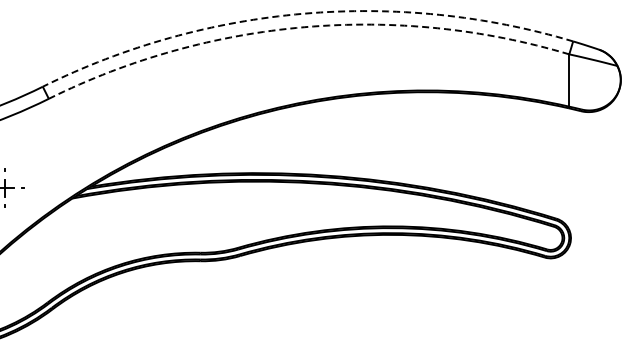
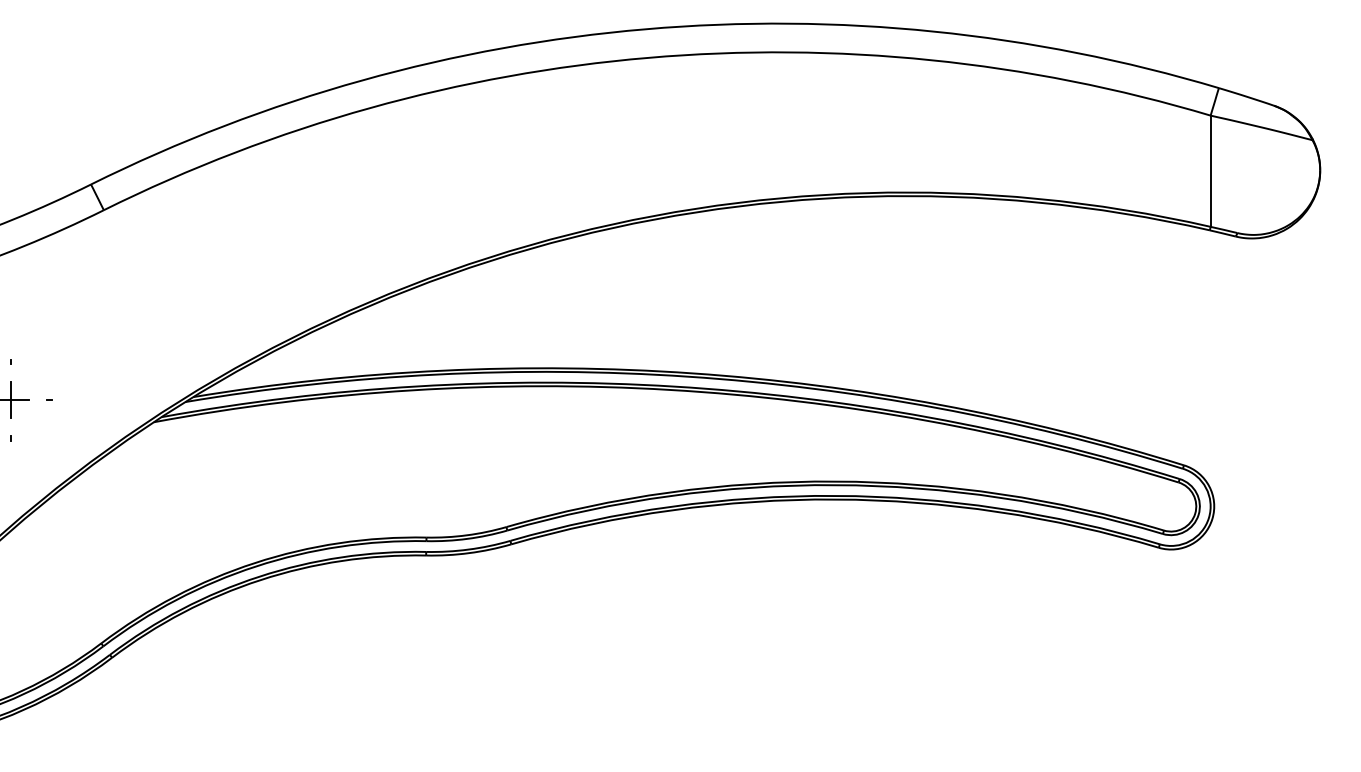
arc: (303, 13) -> (645, 28), dashed -> solid
arc: (304, 27) -> (647, 58), dashed -> solid

